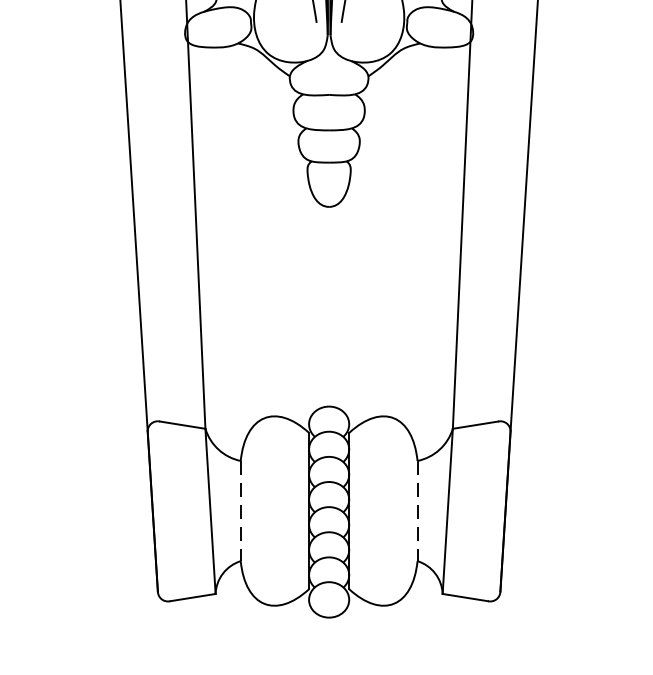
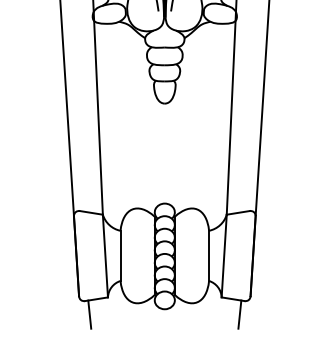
line: (240, 512) -> (120, 256), dashed -> solid
line: (418, 512) -> (209, 256), dashed -> solid
line: (178, 628) -> (89, 314), added
line: (478, 628) -> (239, 314), added

